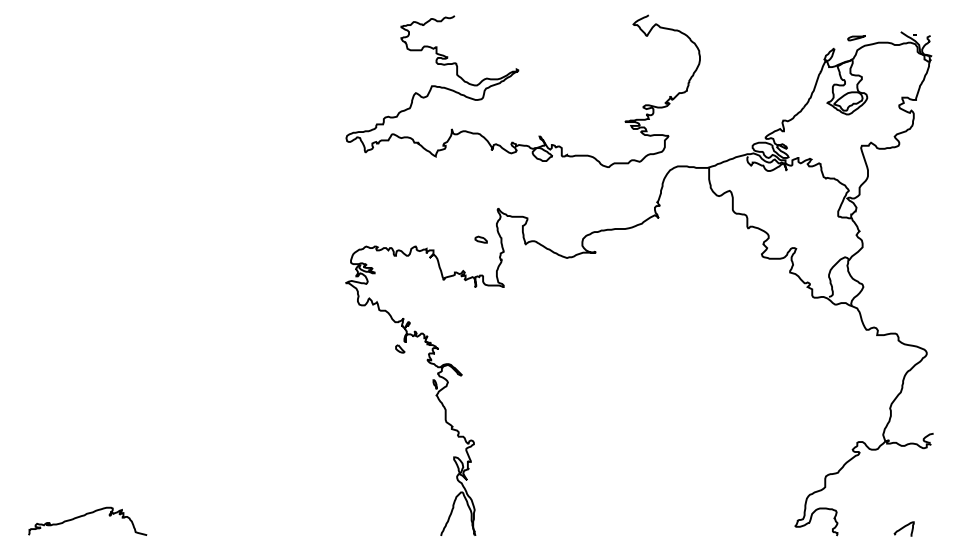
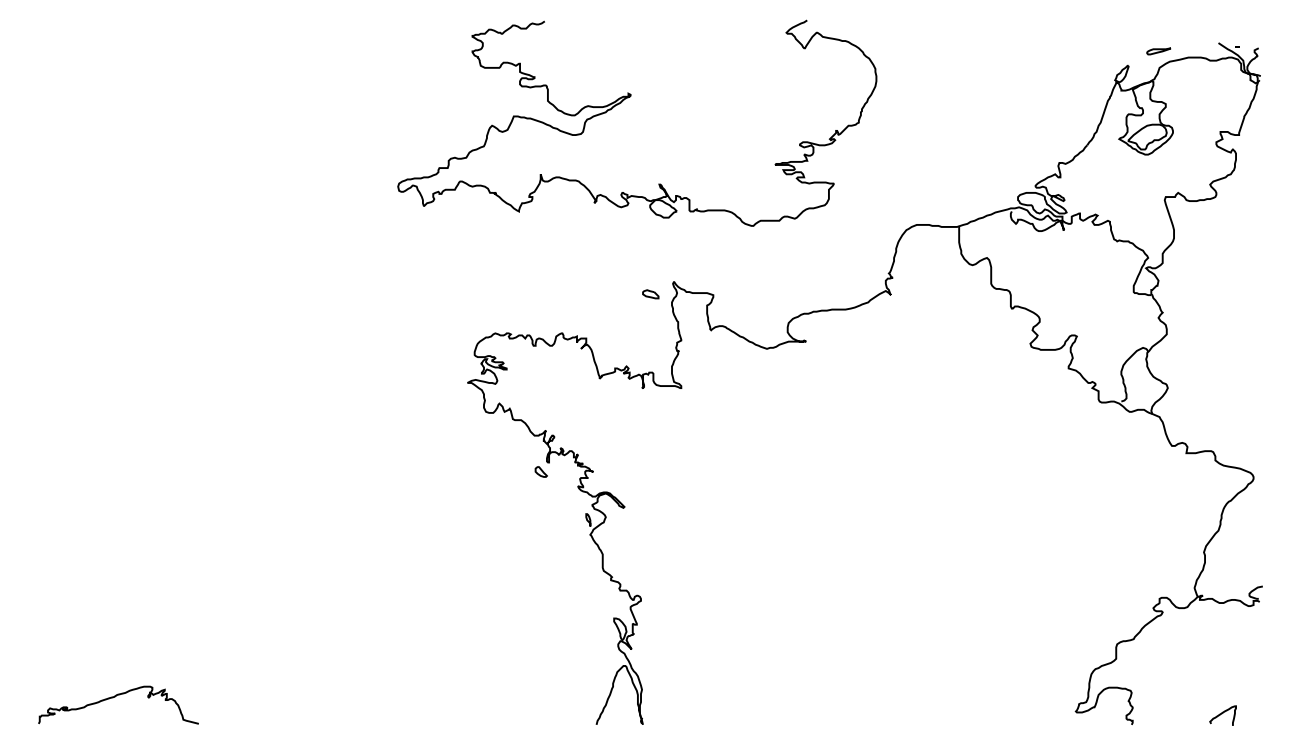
part: (510, 77) -> (620, 104), moved
part: (480, 239) -> (649, 294), moved

